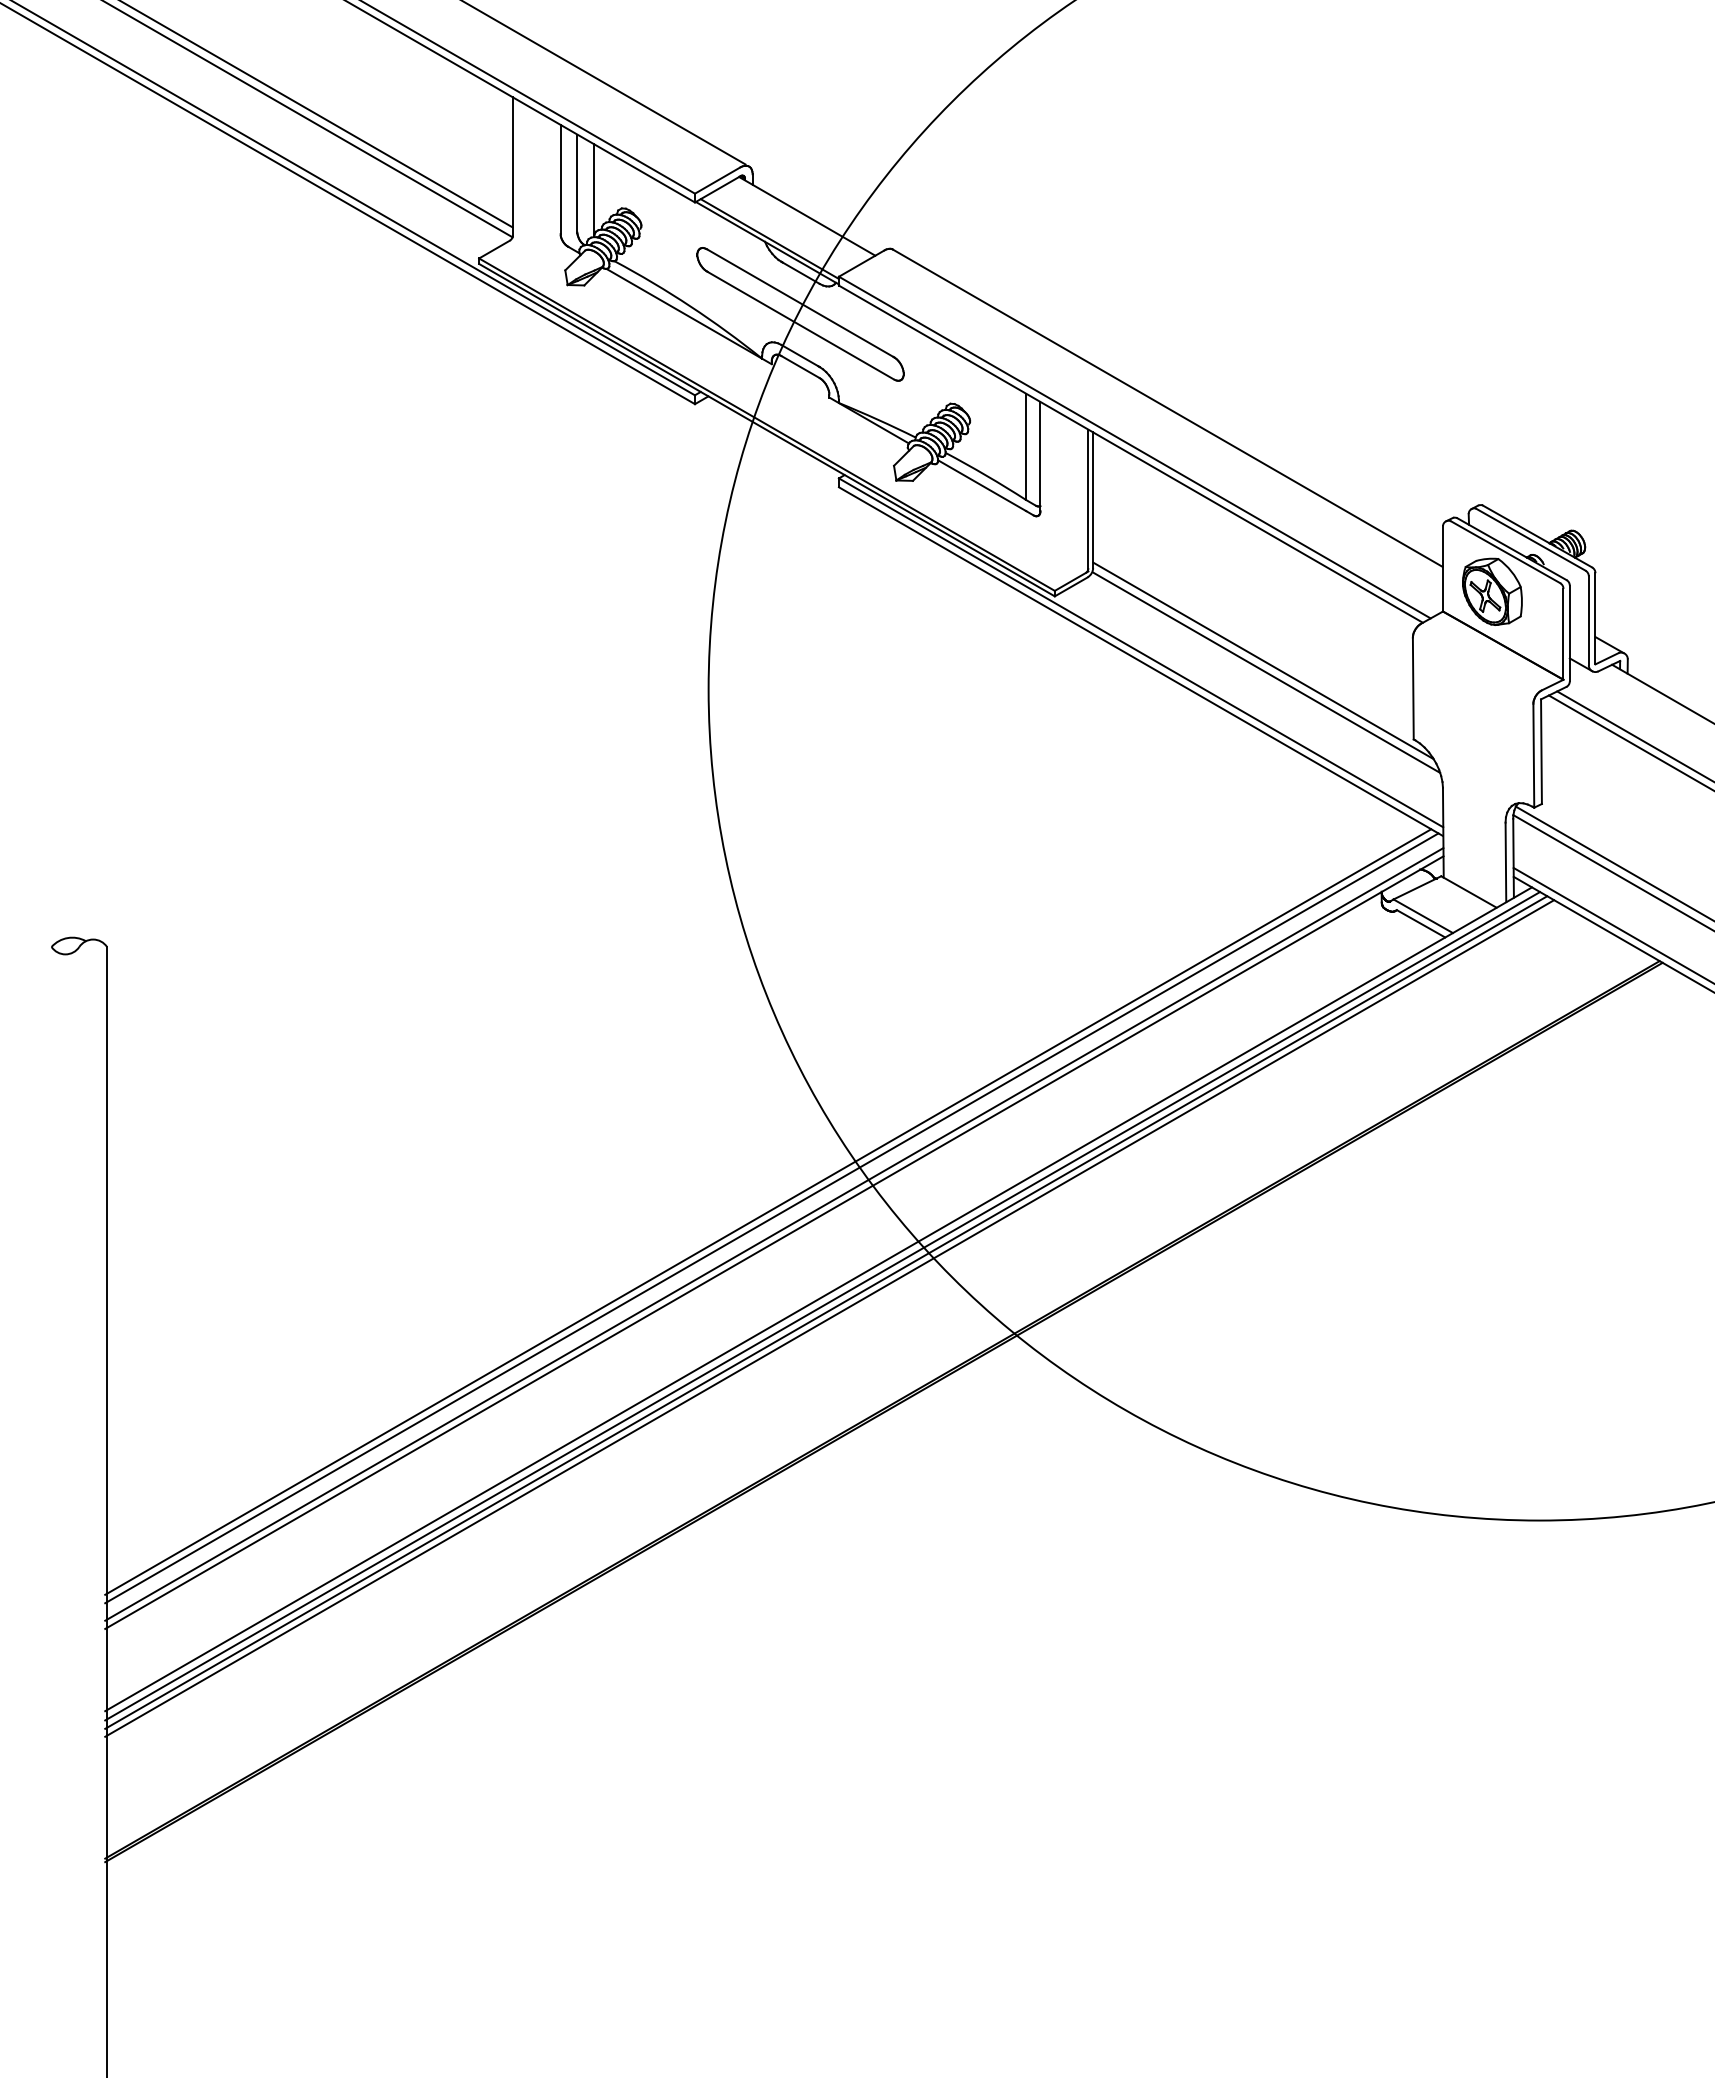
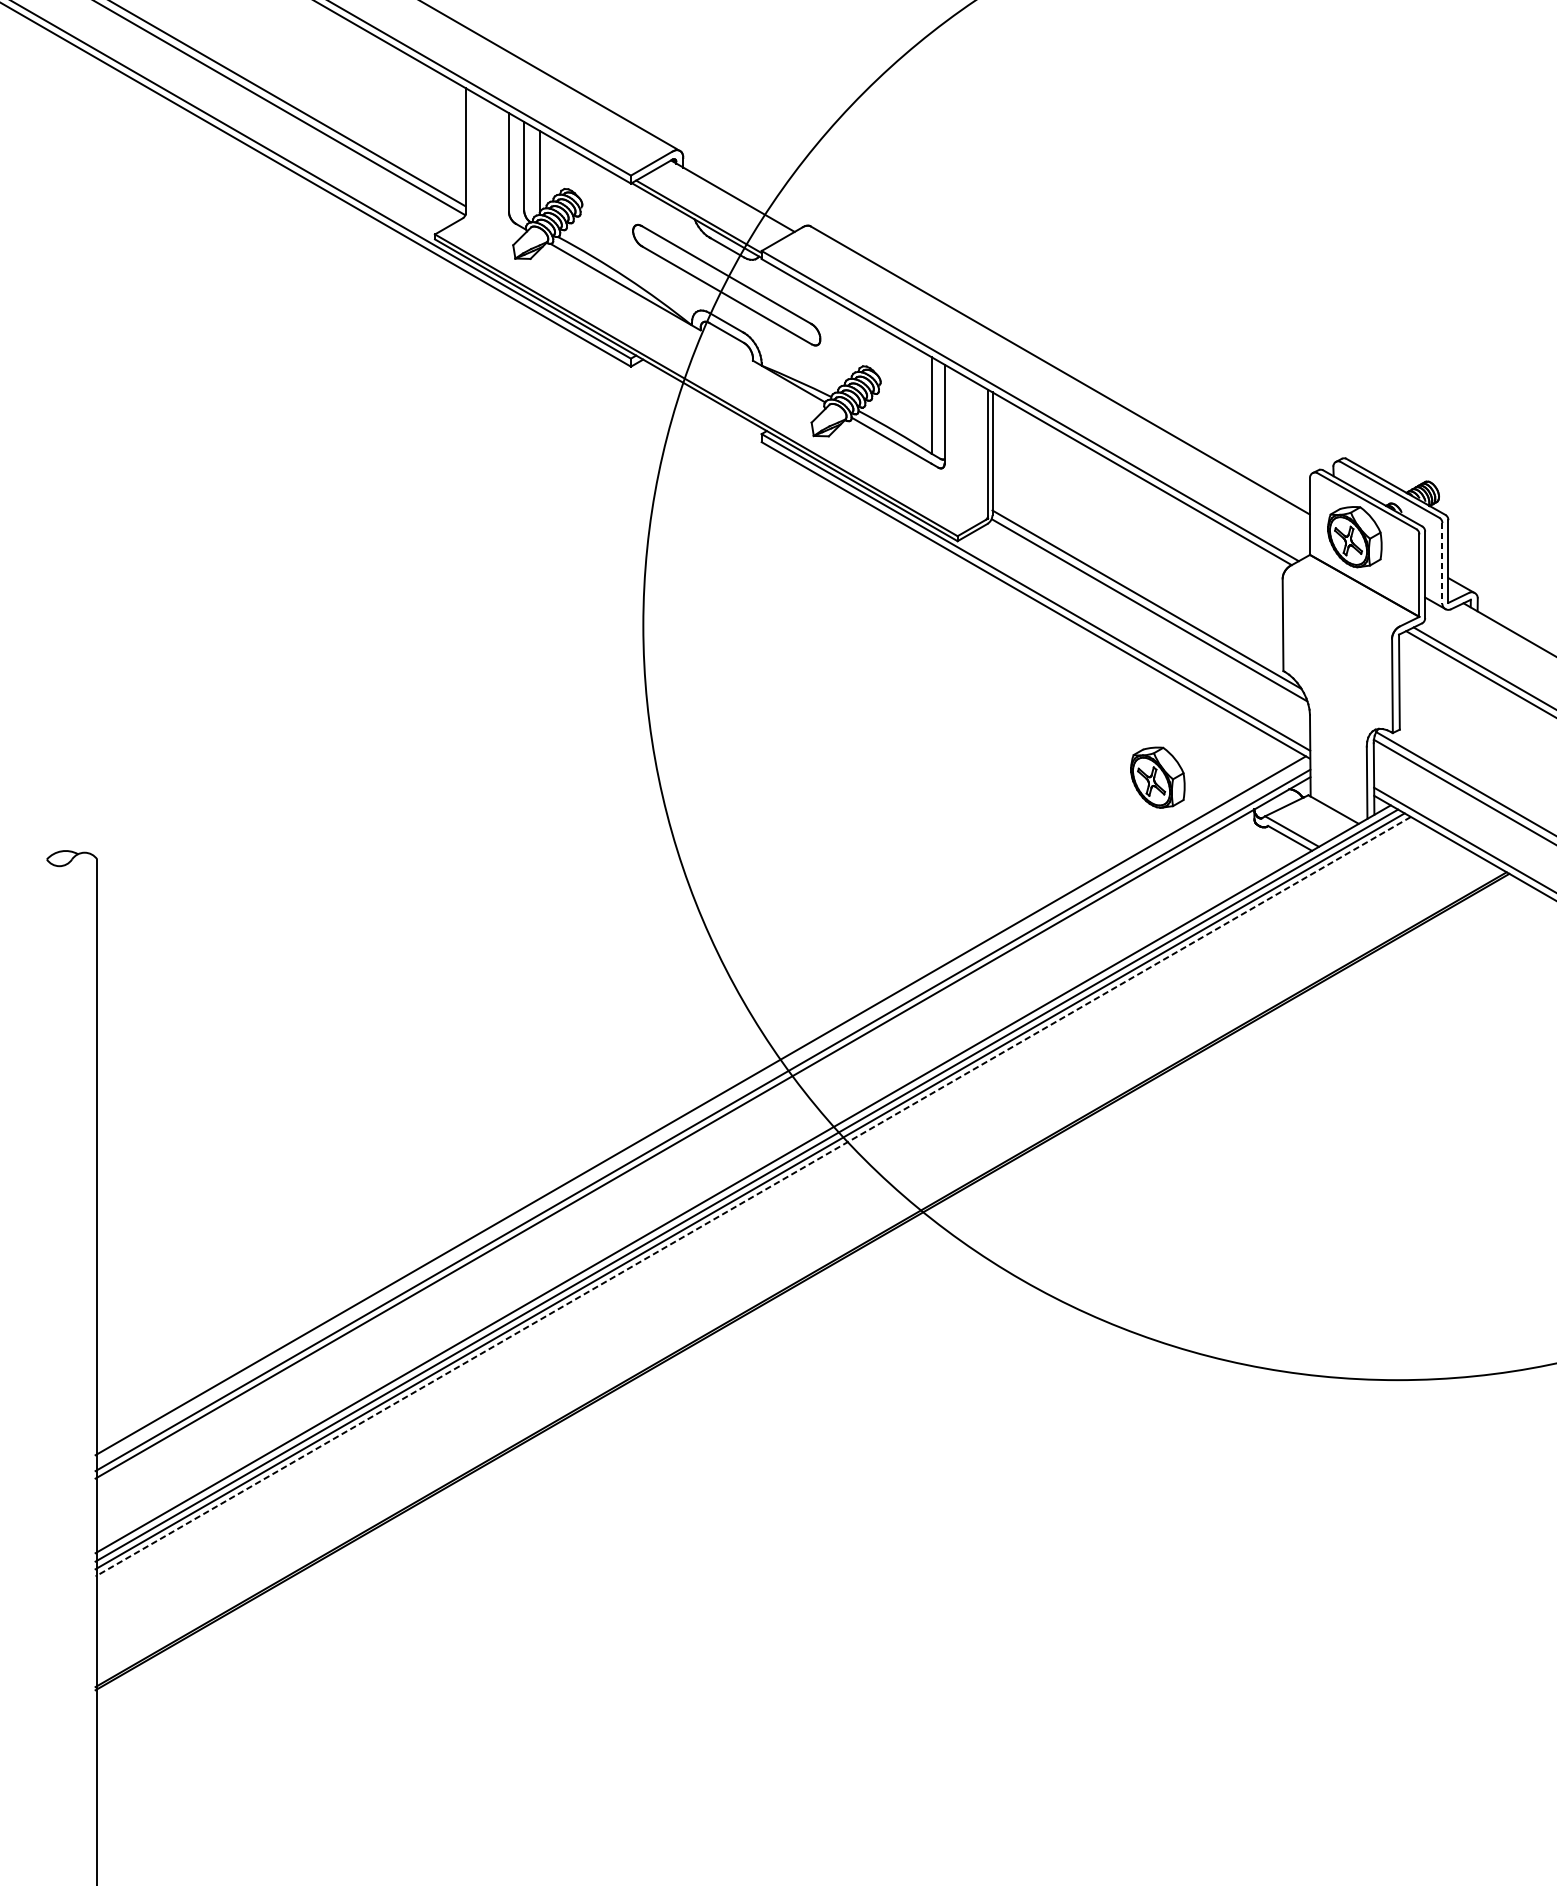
line: (1588, 620) -> (1442, 563), solid -> dashed
part: (1275, 856) -> (1157, 777), added
line: (768, 1211) -> (697, 1099), removed
line: (829, 1318) -> (753, 1196), solid -> dashed

